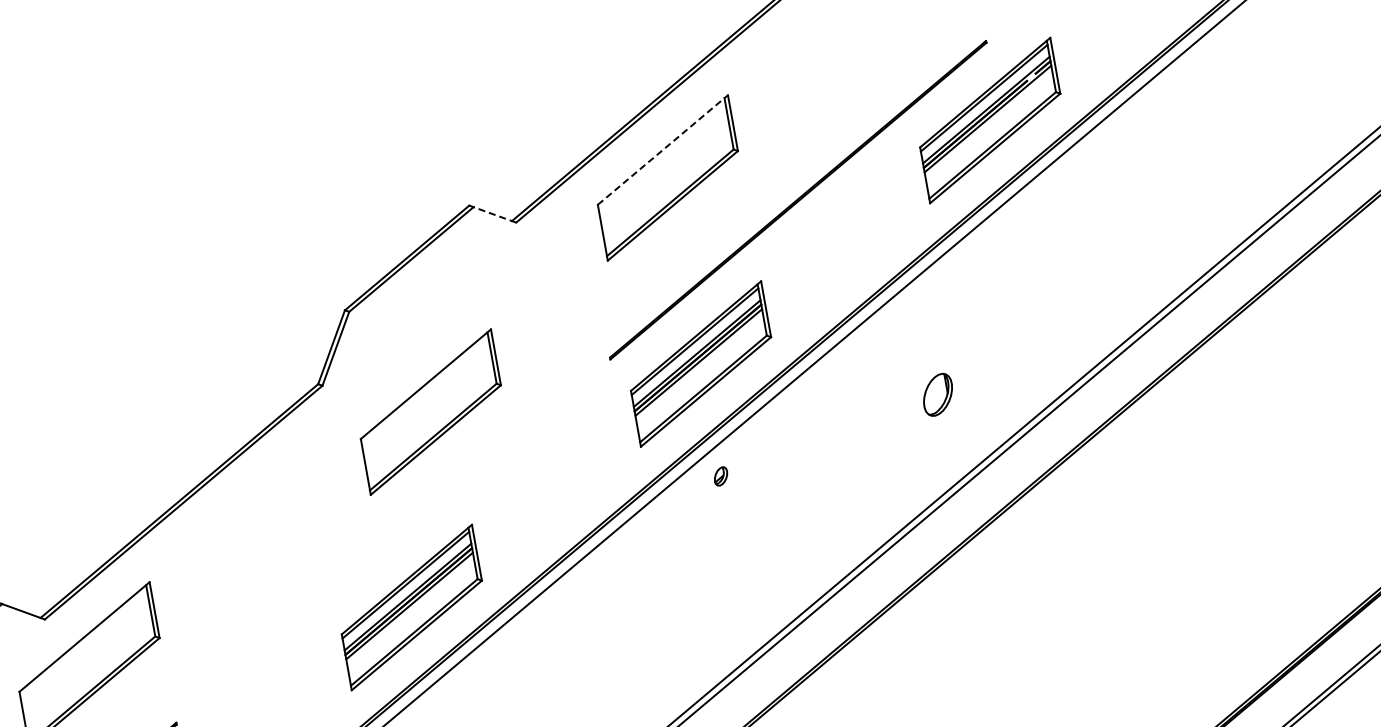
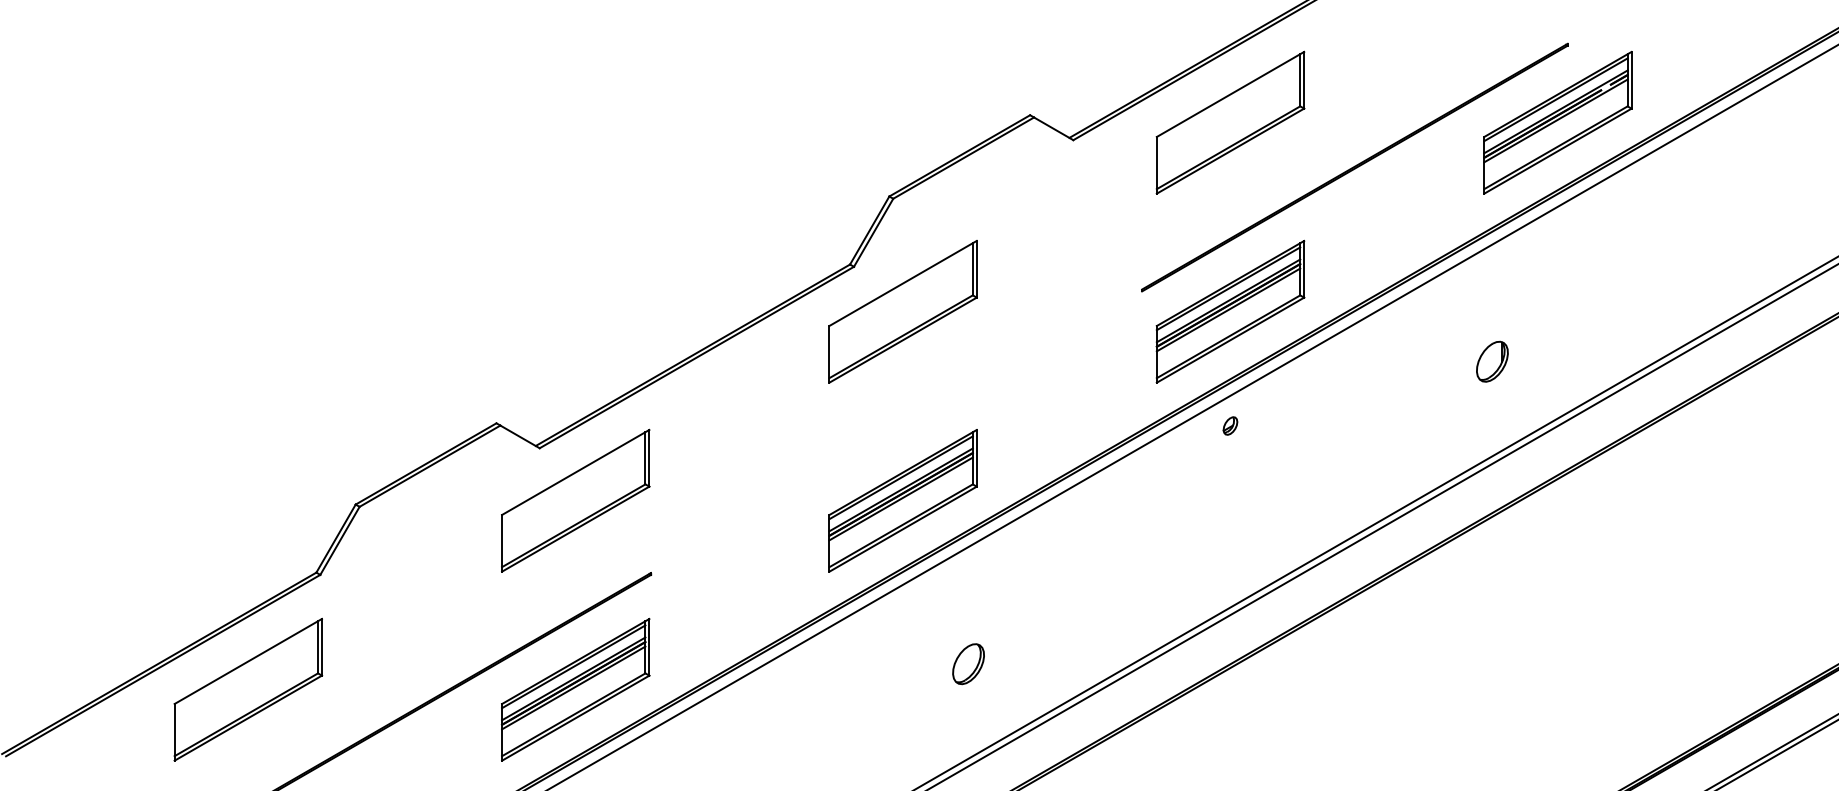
line: (662, 150) -> (1230, 94), dashed -> solid
line: (494, 214) -> (1053, 128), dashed -> solid
part: (938, 394) -> (1492, 361), moved
part: (430, 411) -> (902, 311), moved

